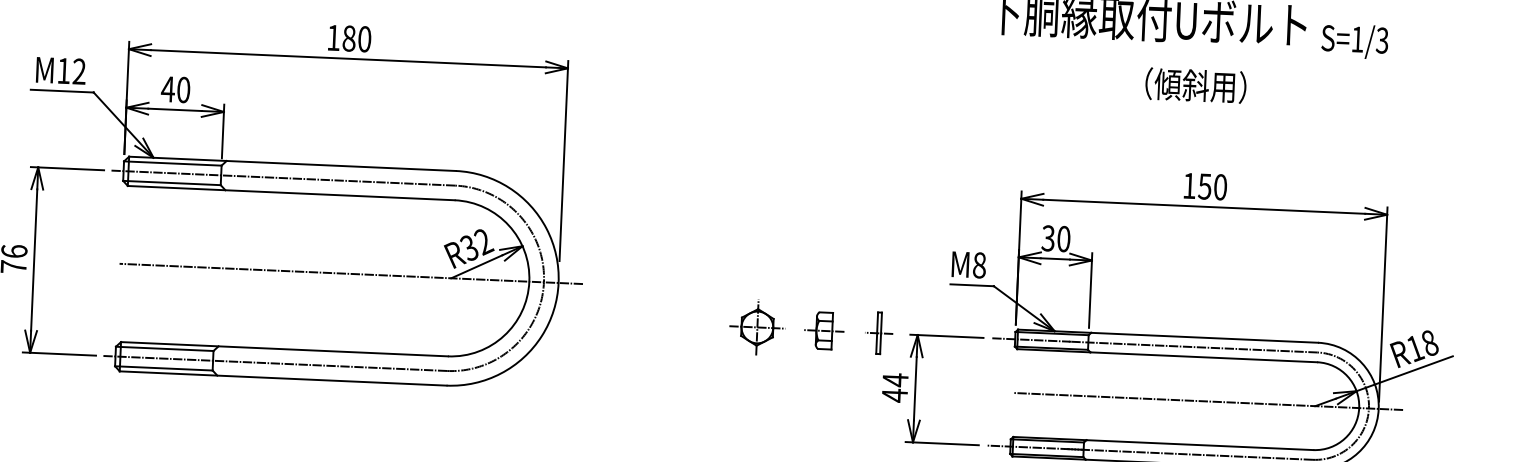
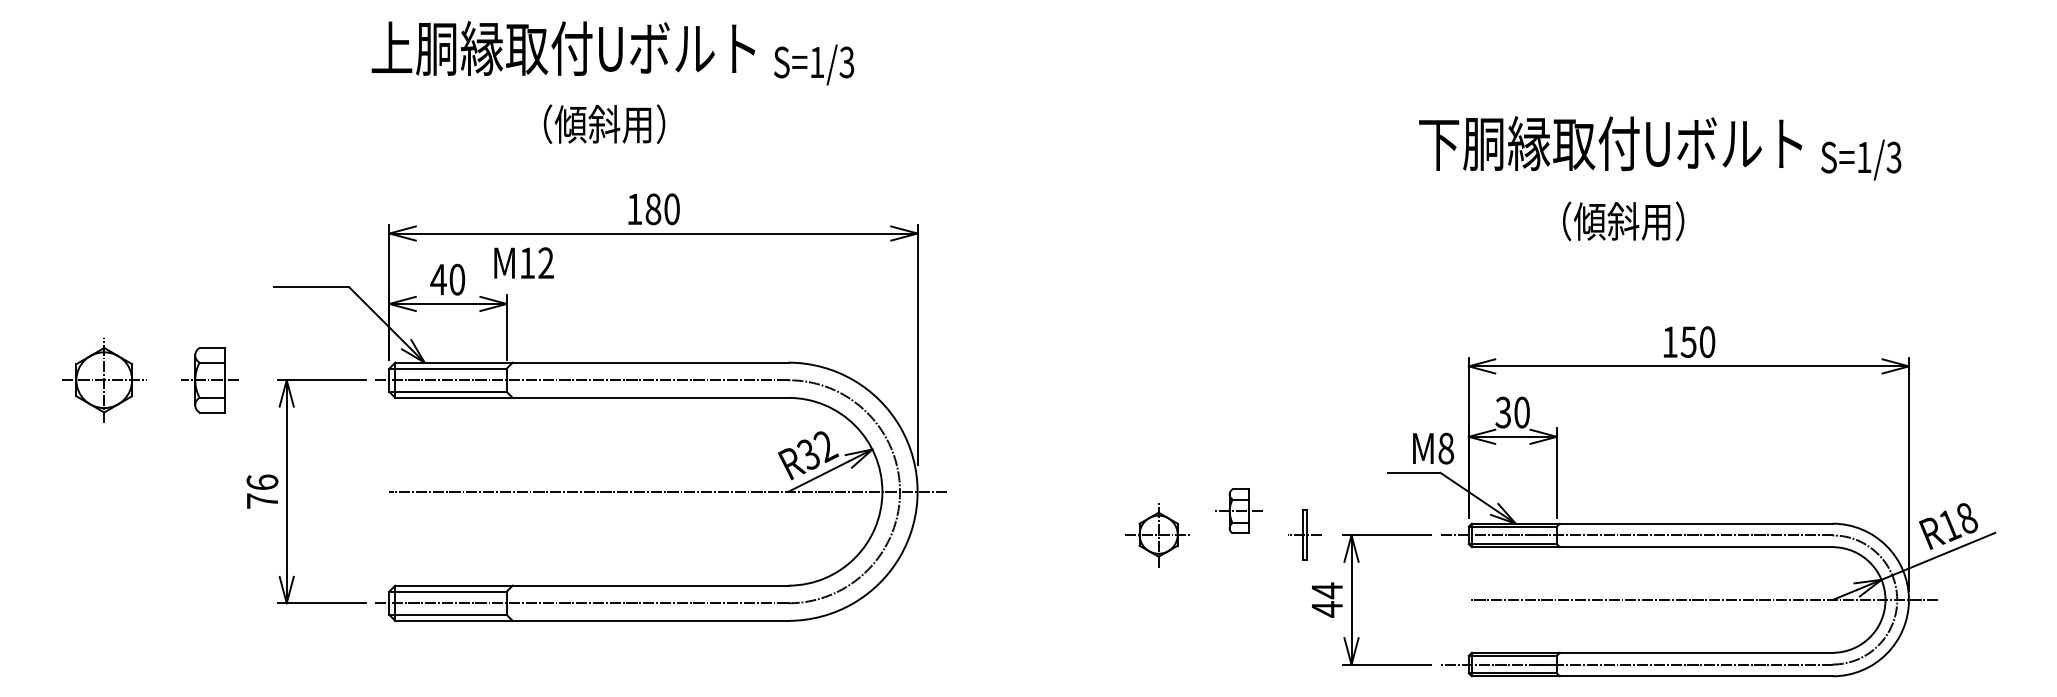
text: (60, 70) -> (523, 262), moved
text: (1195, 85) -> (1623, 221), moved
text: (969, 264) -> (1433, 448), moved
part: (823, 330) -> (1238, 510), moved

